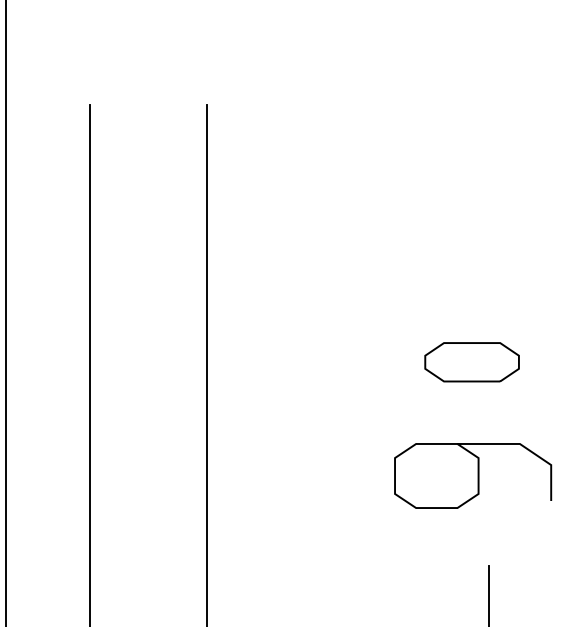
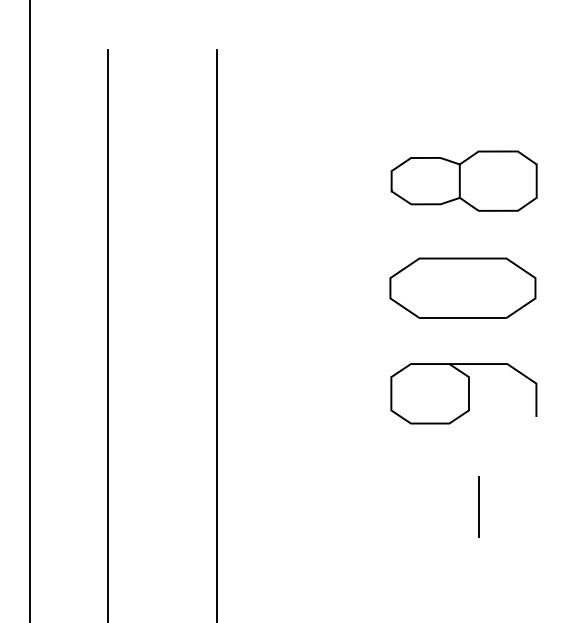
curve: (469, 246) -> (460, 180), added
part: (471, 361) -> (462, 287), size x1.67

